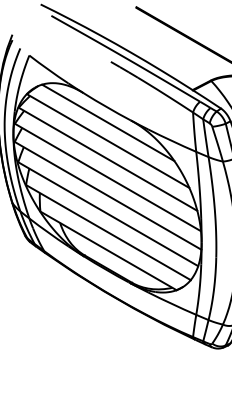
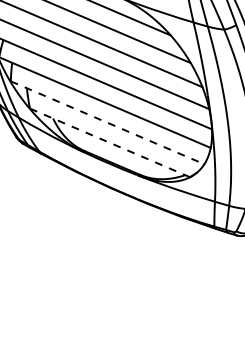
line: (108, 232) -> (107, 122), solid -> dashed
line: (108, 250) -> (110, 142), solid -> dashed

